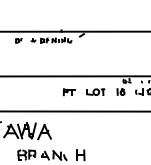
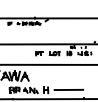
line: (119, 153) -> (68, 89), added

